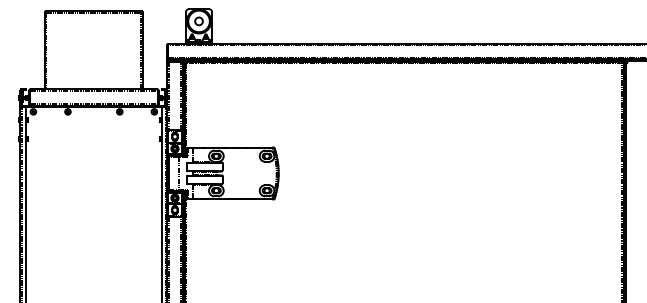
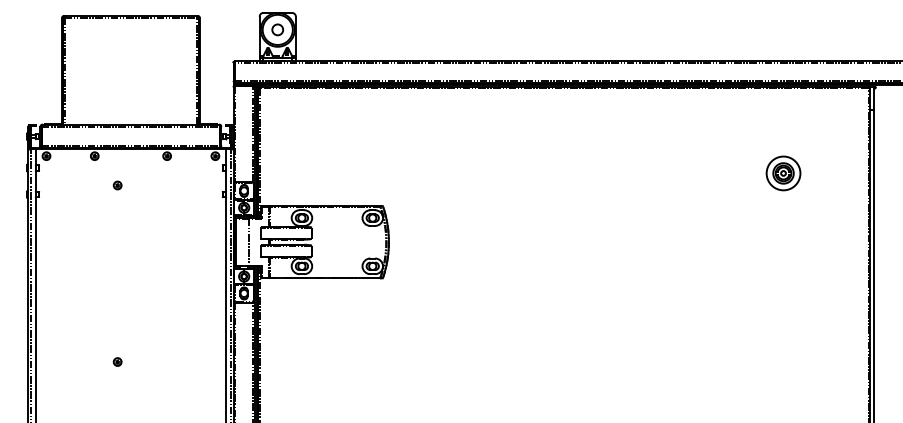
part: (561, 124) -> (783, 173), added
part: (83, 132) -> (116, 184), added
part: (84, 258) -> (117, 360), added

